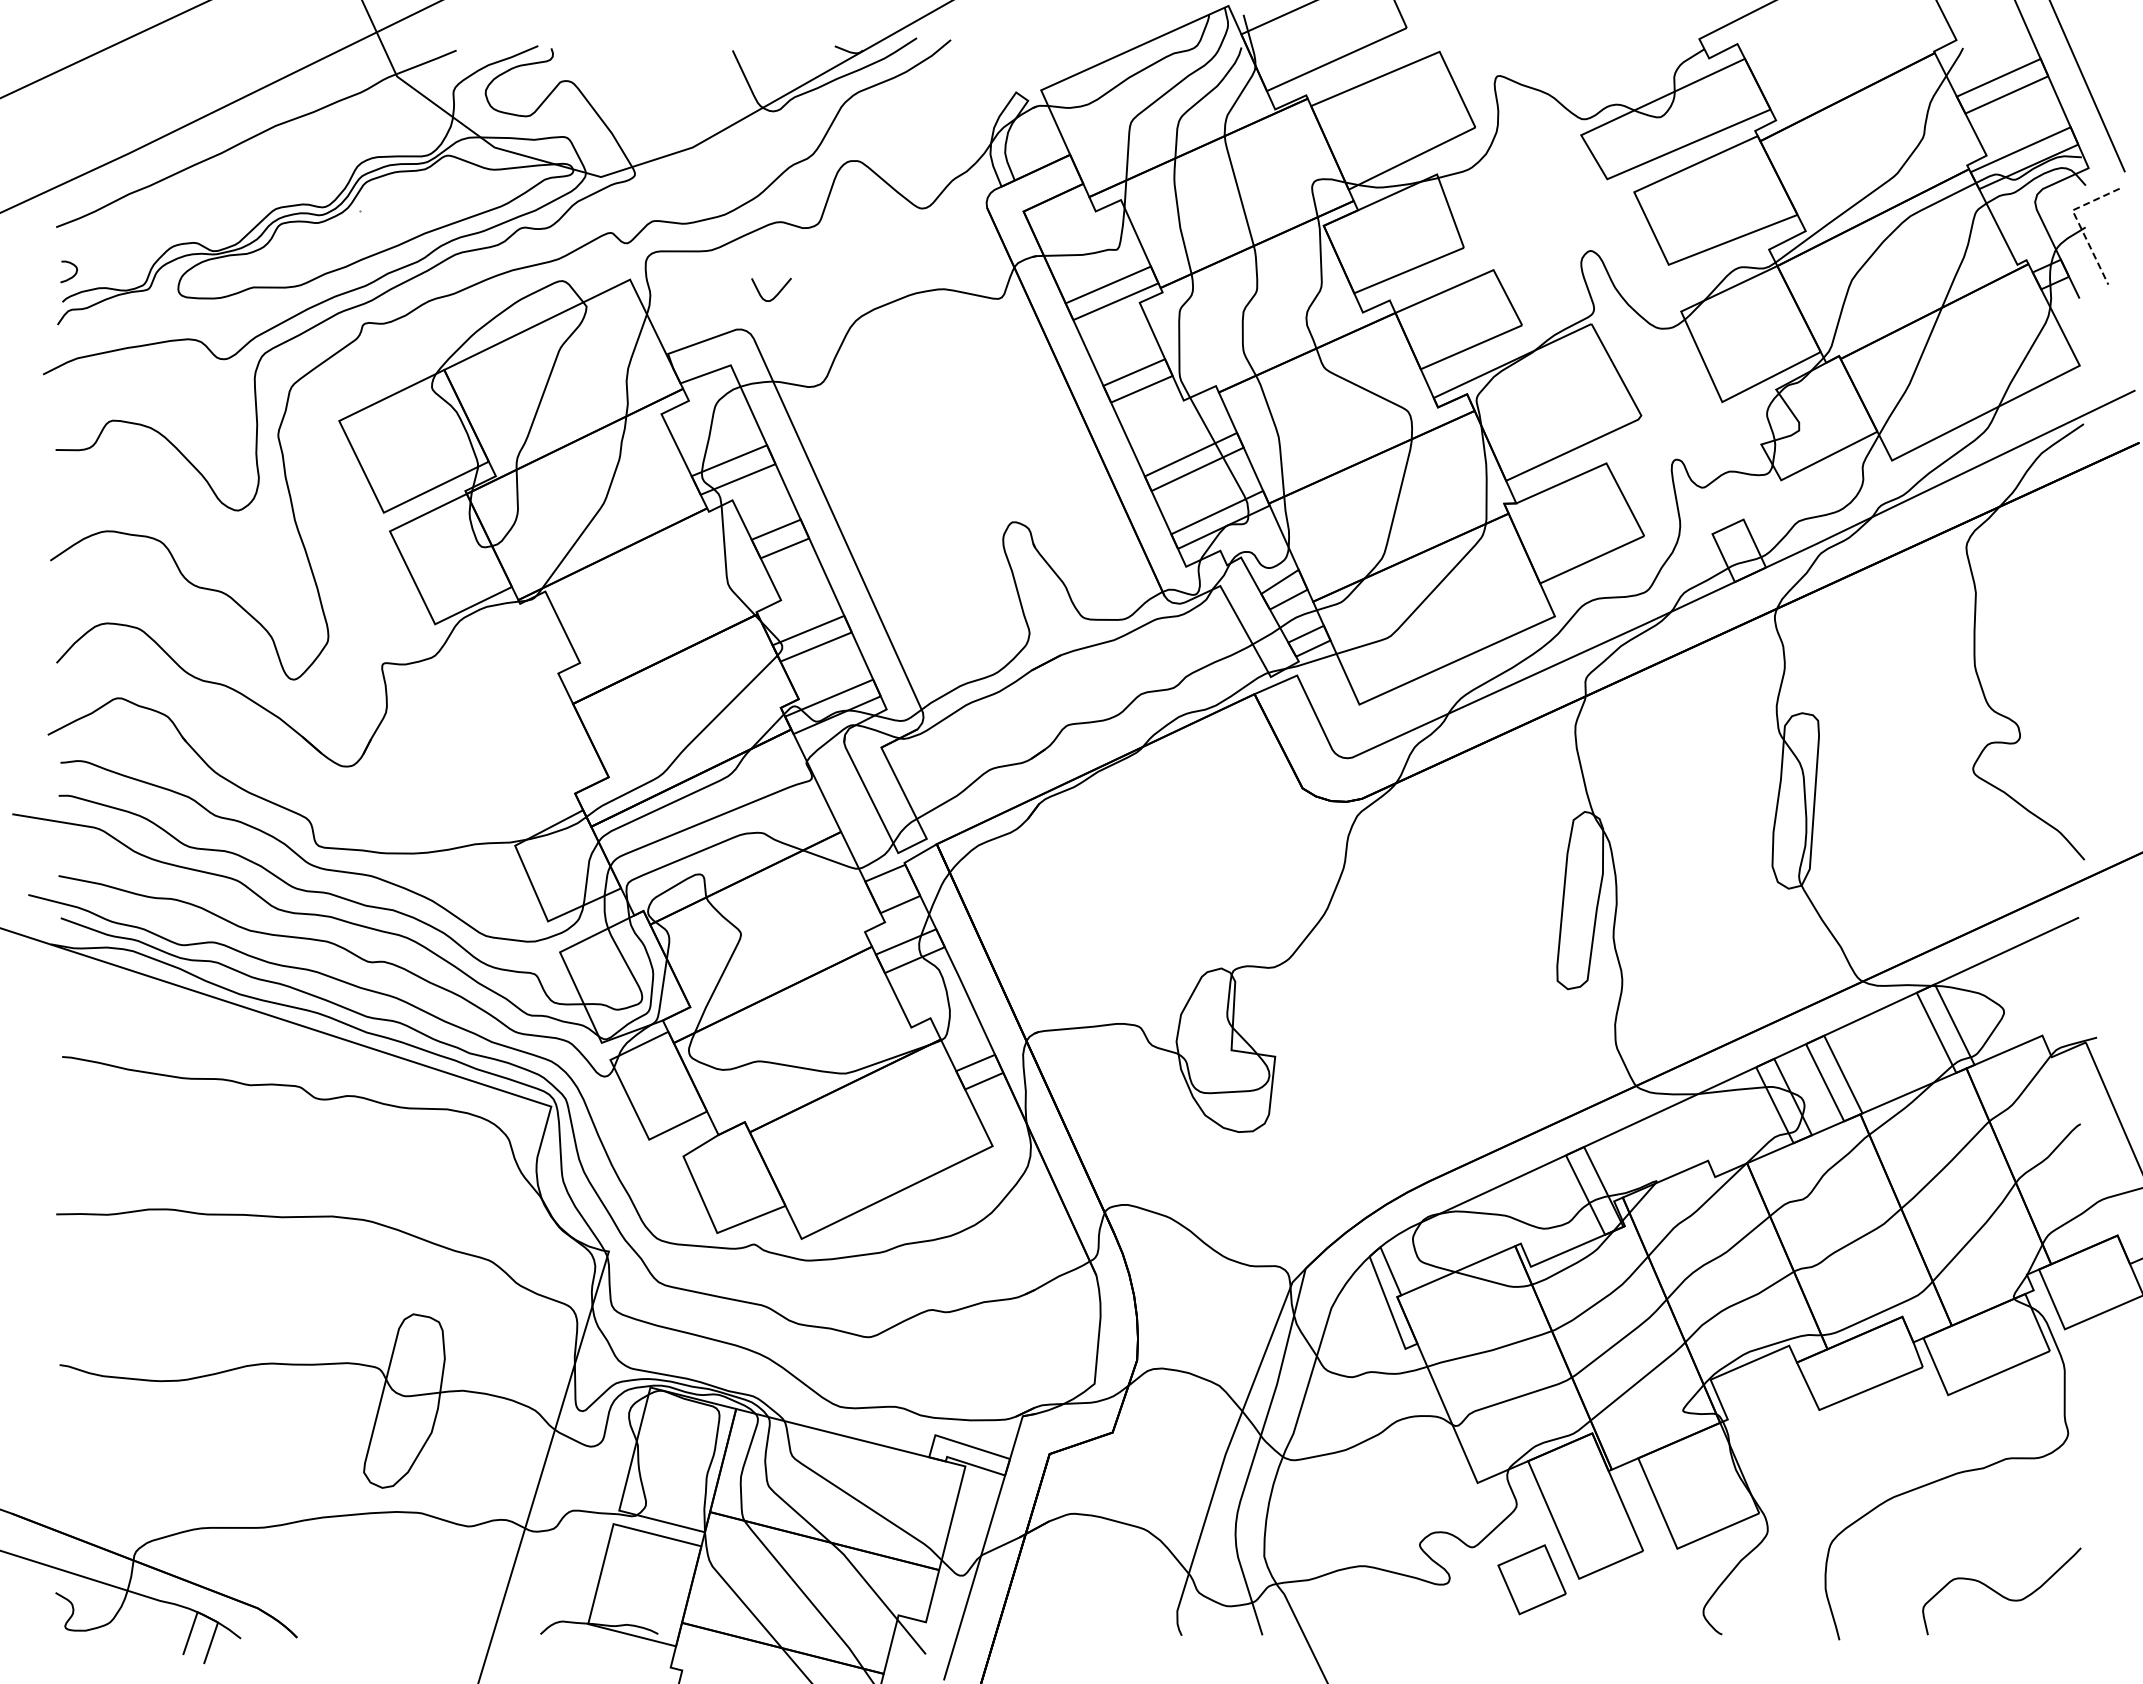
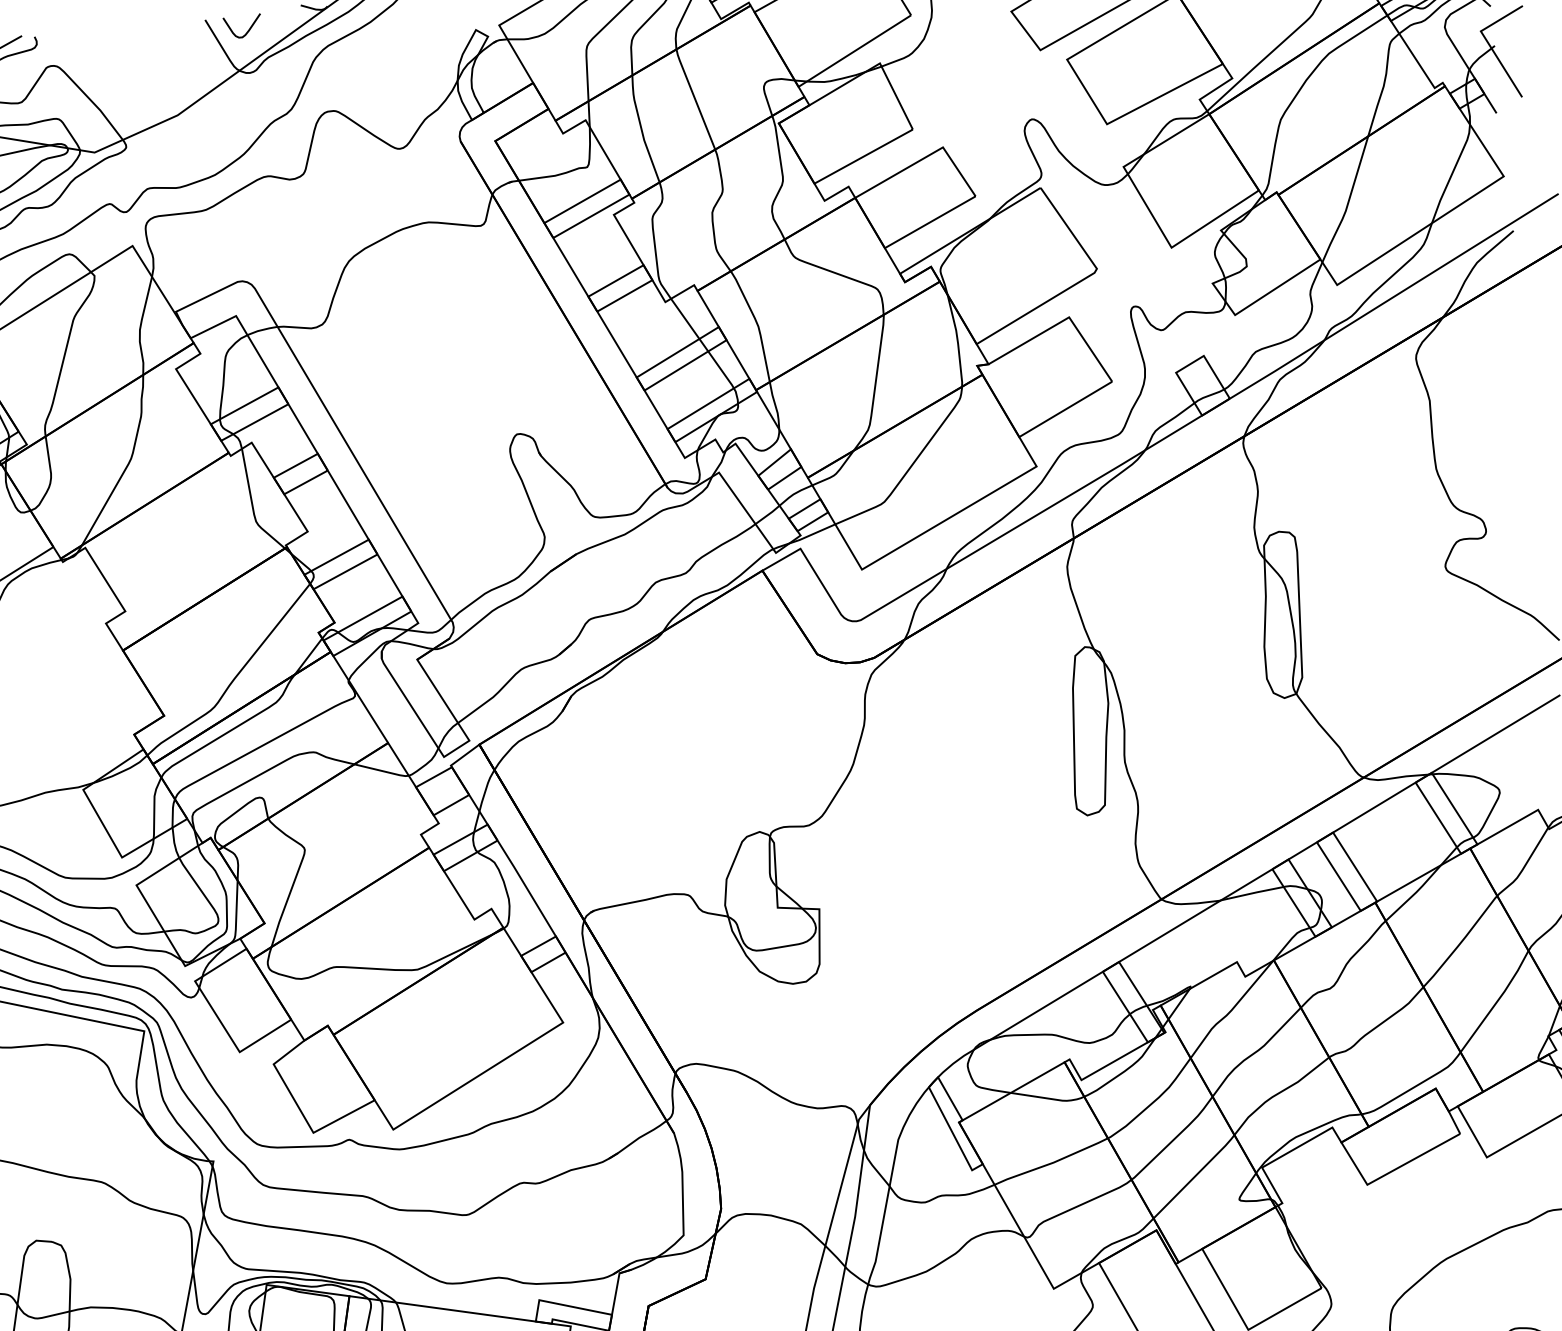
line: (2079, 223) -> (1488, 42), dashed -> solid
curve: (776, 294) -> (248, 30), moved

